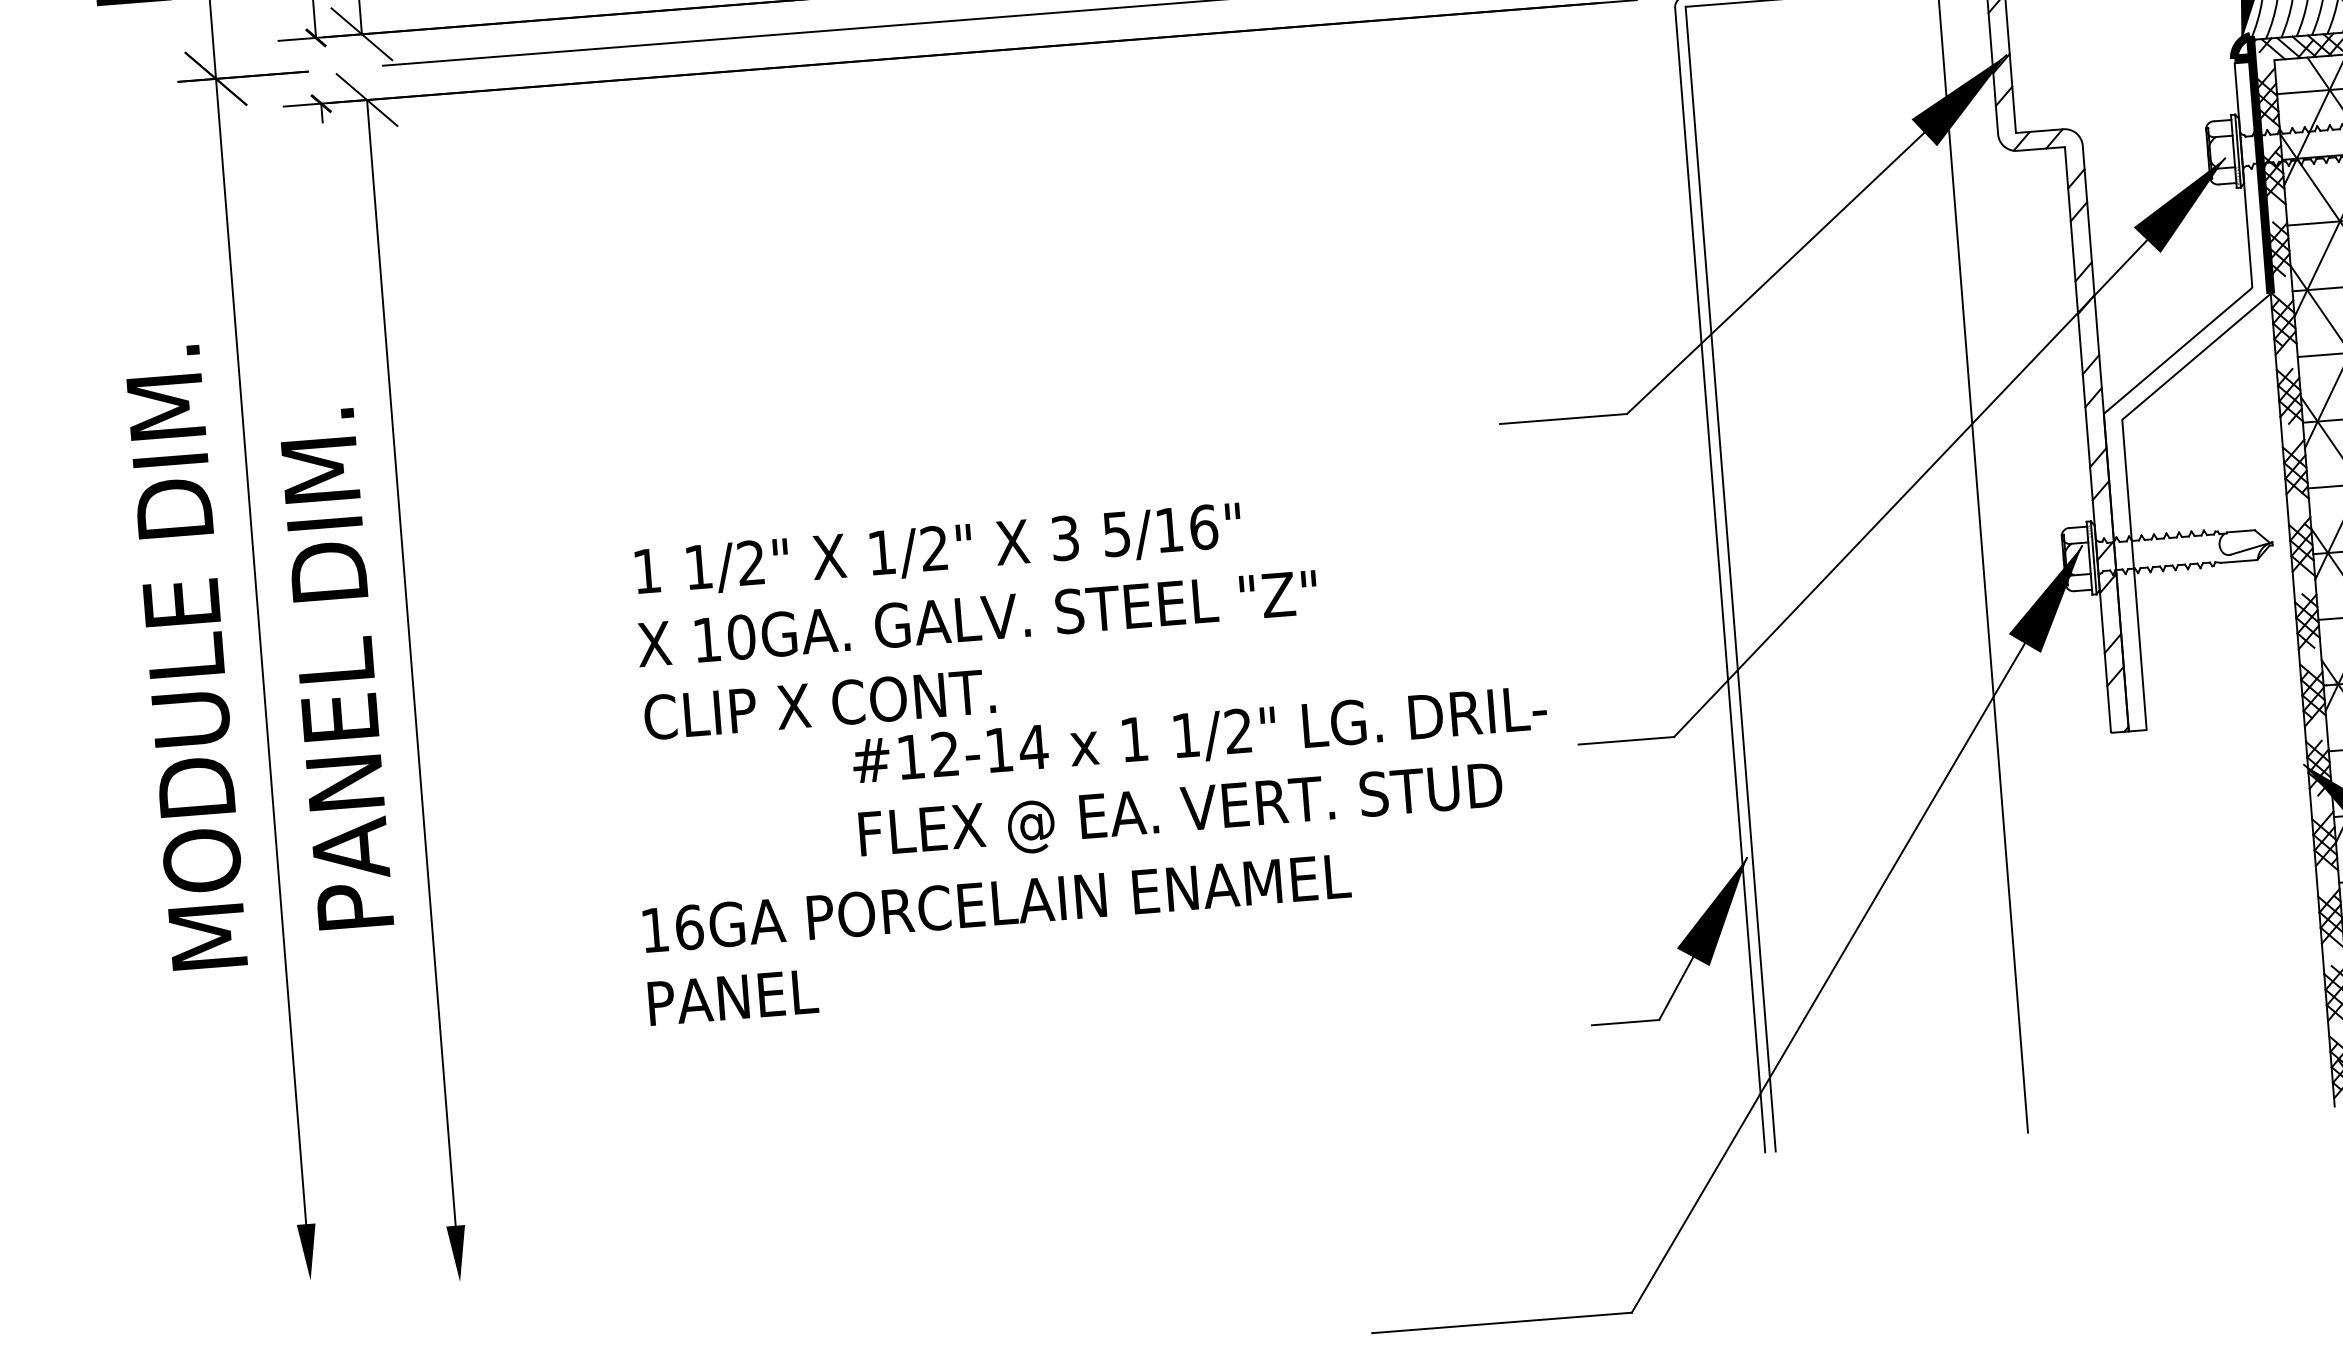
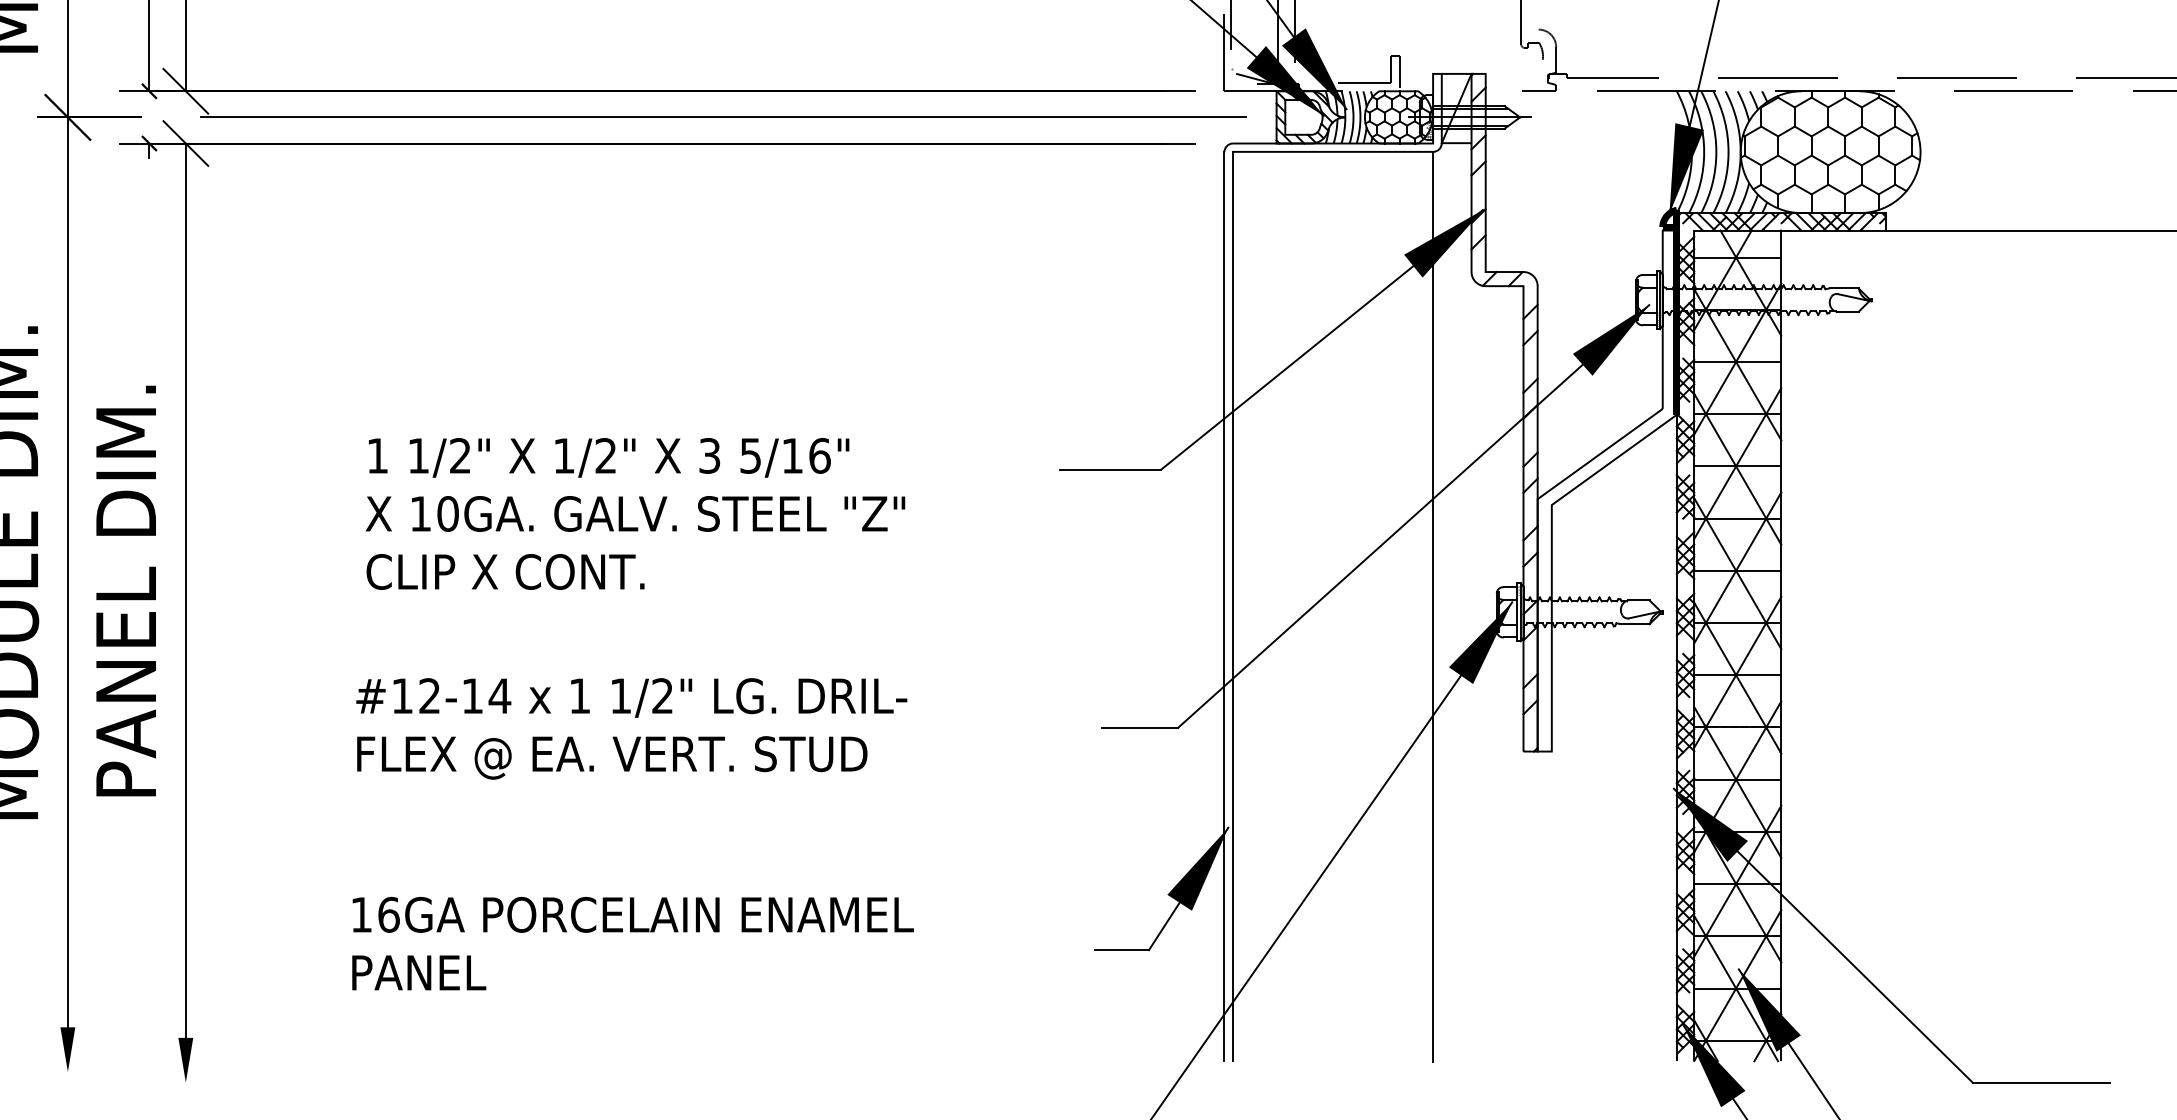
text: (977, 618) -> (635, 513), moved
text: (1202, 775) -> (631, 728), moved
text: (998, 939) -> (632, 943), moved

